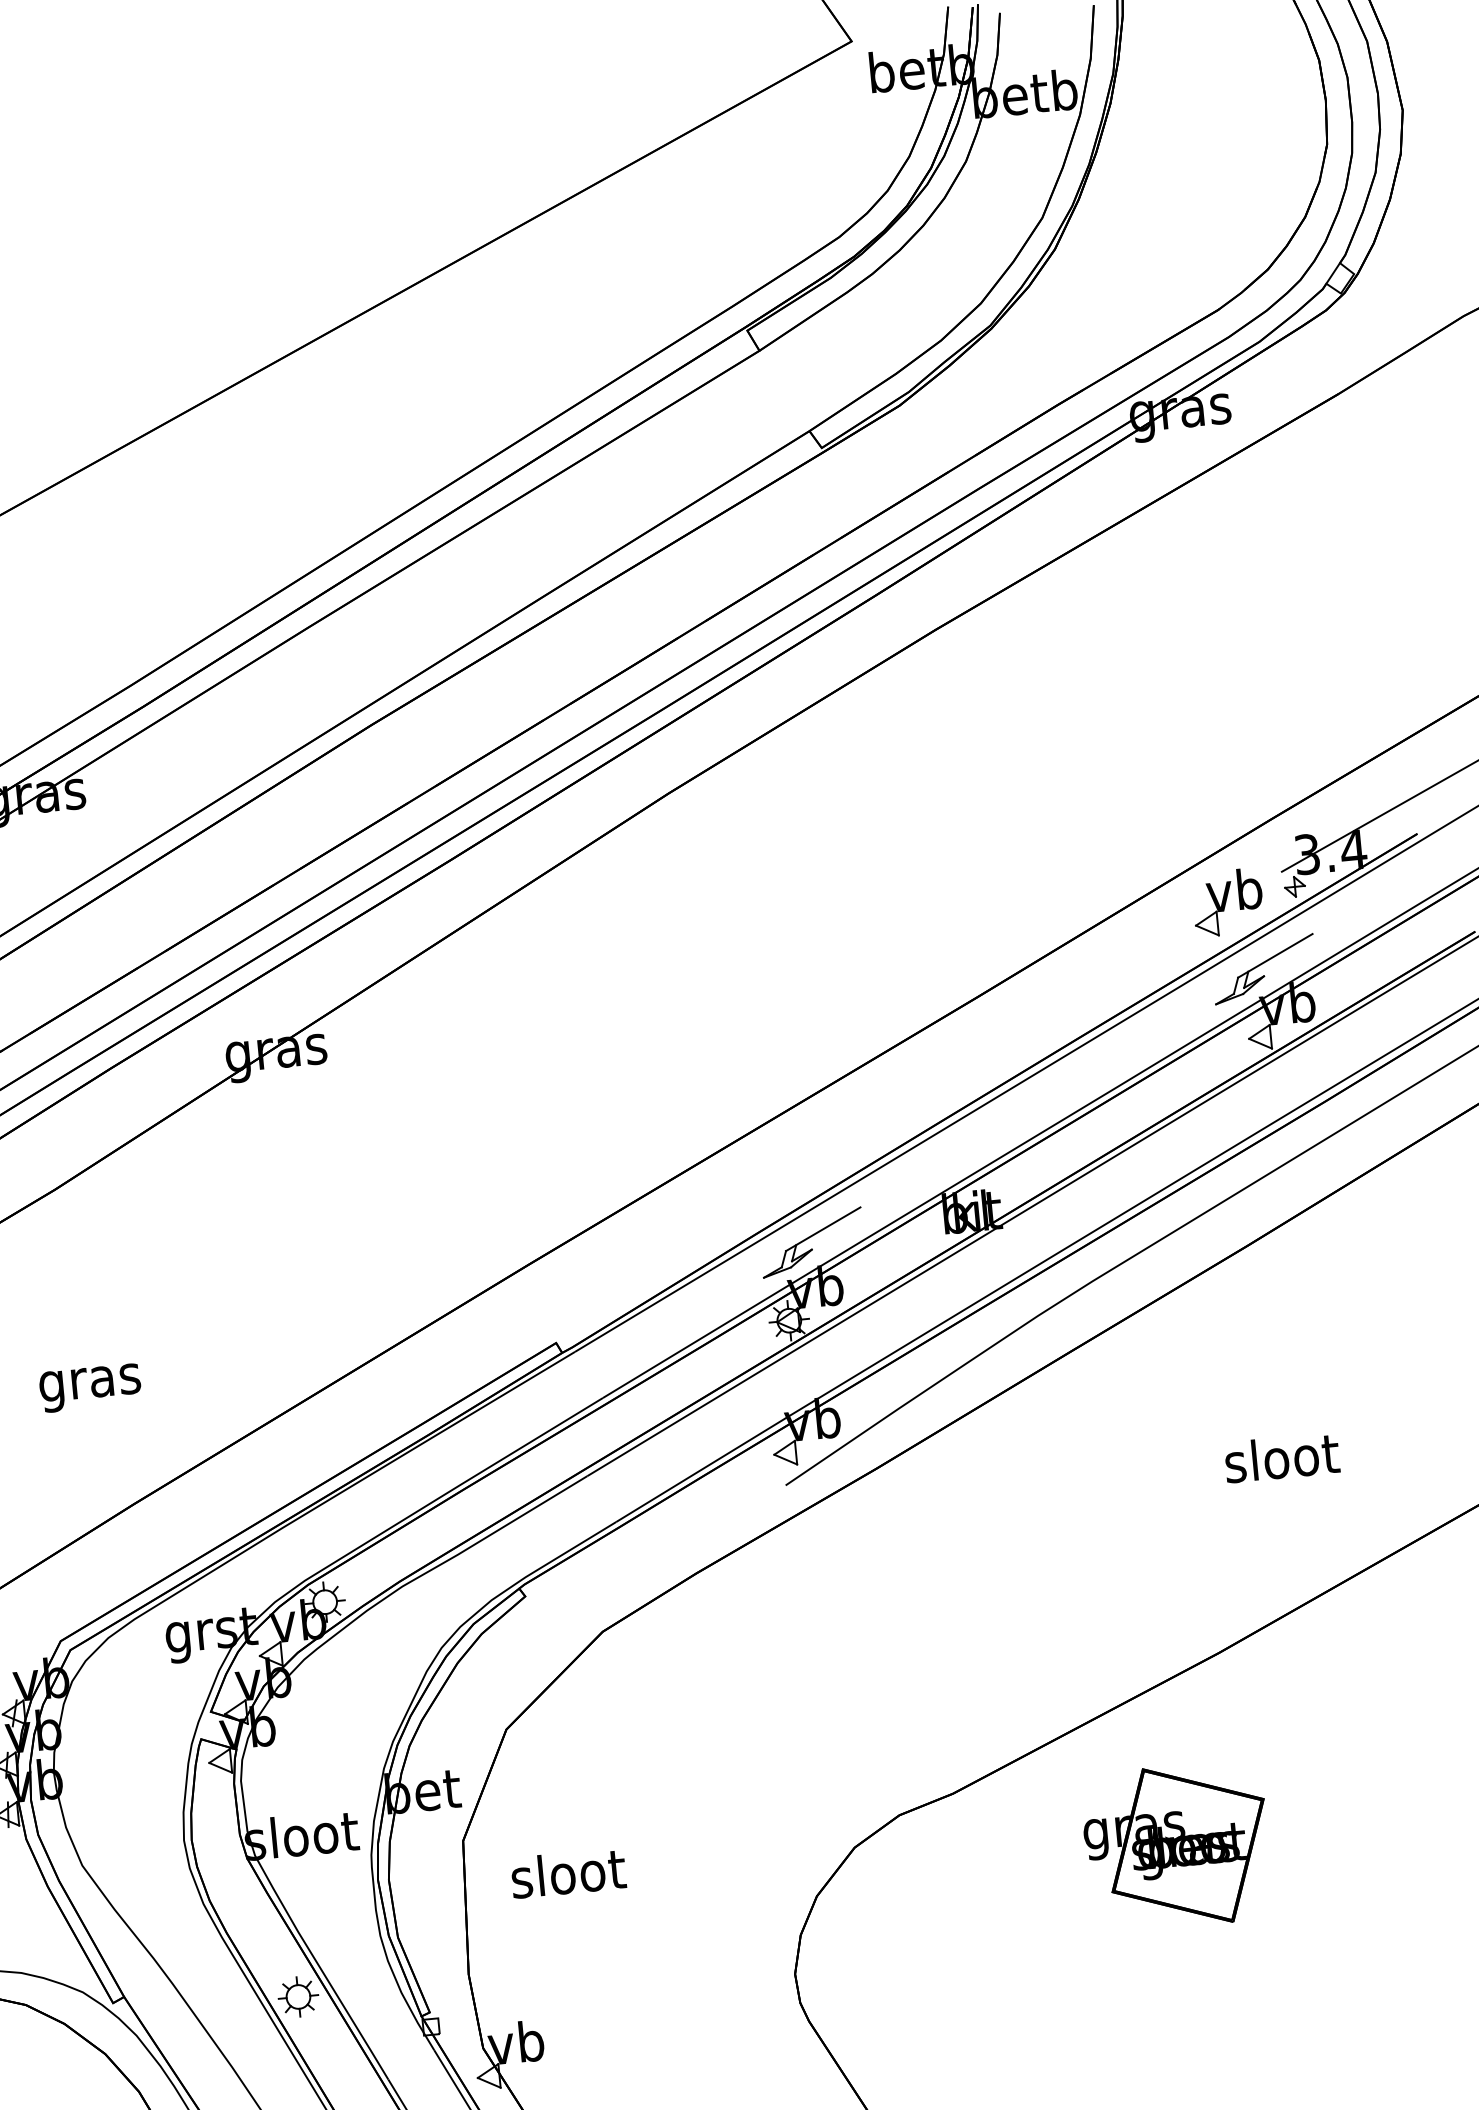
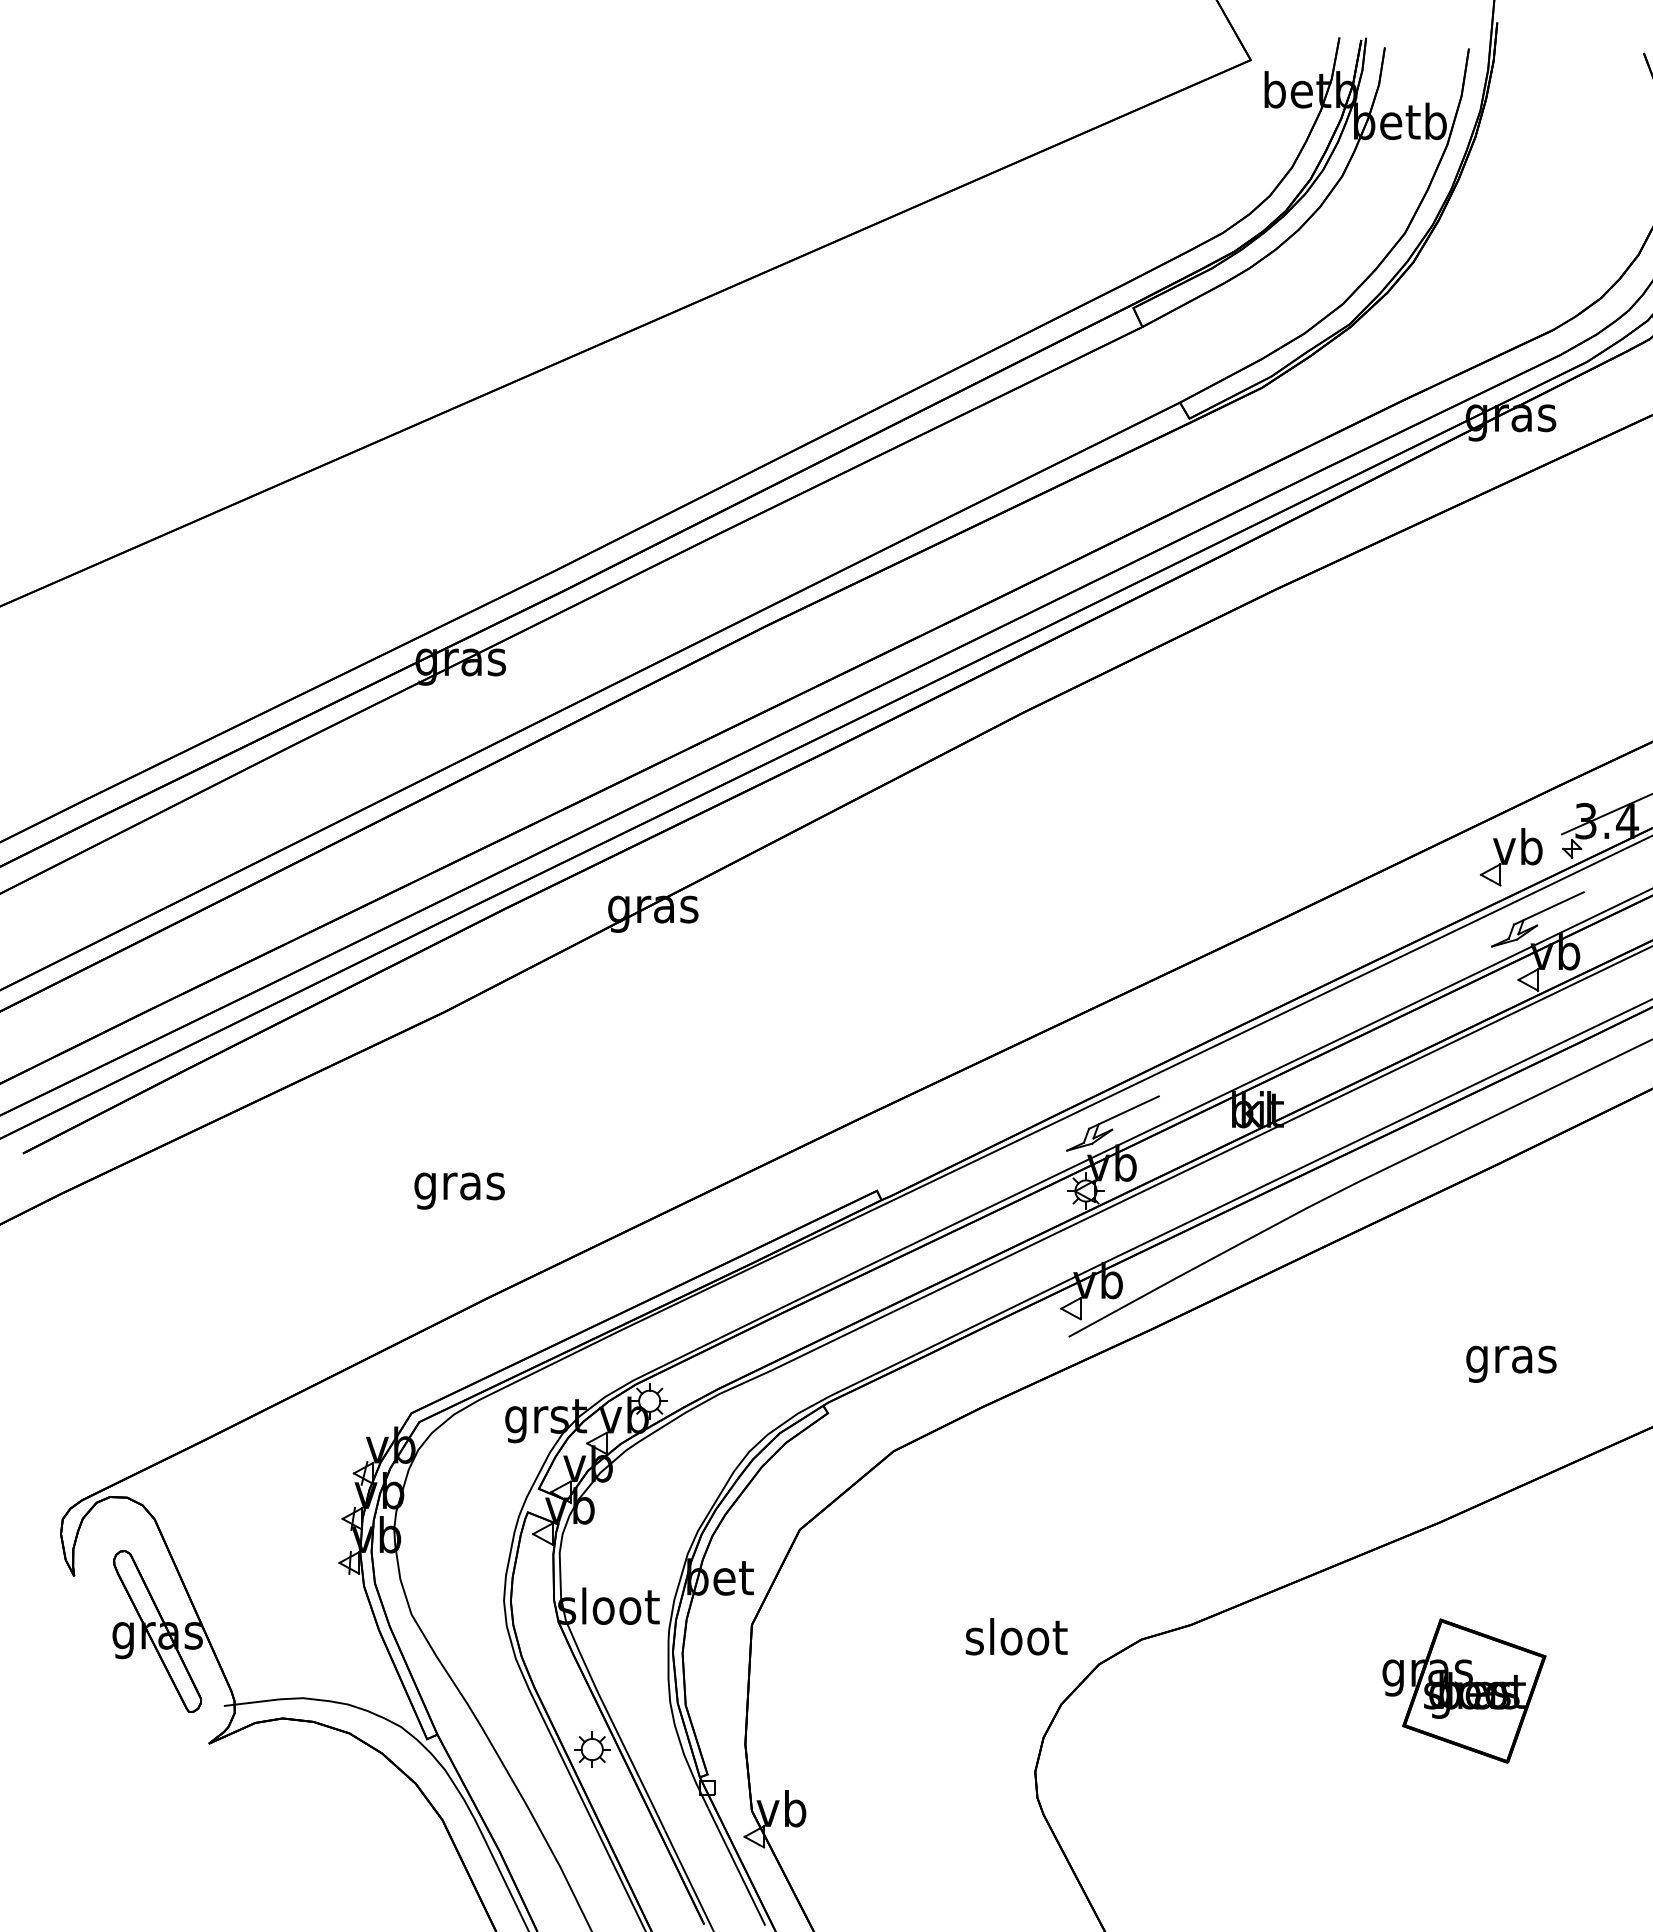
text: (1282, 1463) -> (1511, 1359), sloot -> gras
part: (1177, 1845) -> (1464, 1690), moved
text: (568, 1872) -> (1016, 1636), moved

